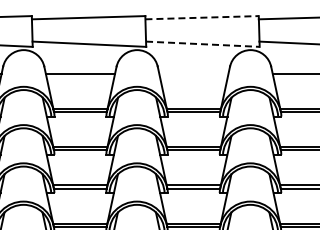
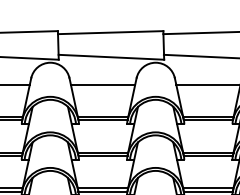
line: (202, 17) -> (111, 32), dashed -> solid
line: (202, 44) -> (111, 57), dashed -> solid
line: (193, 73) -> (102, 84), added

